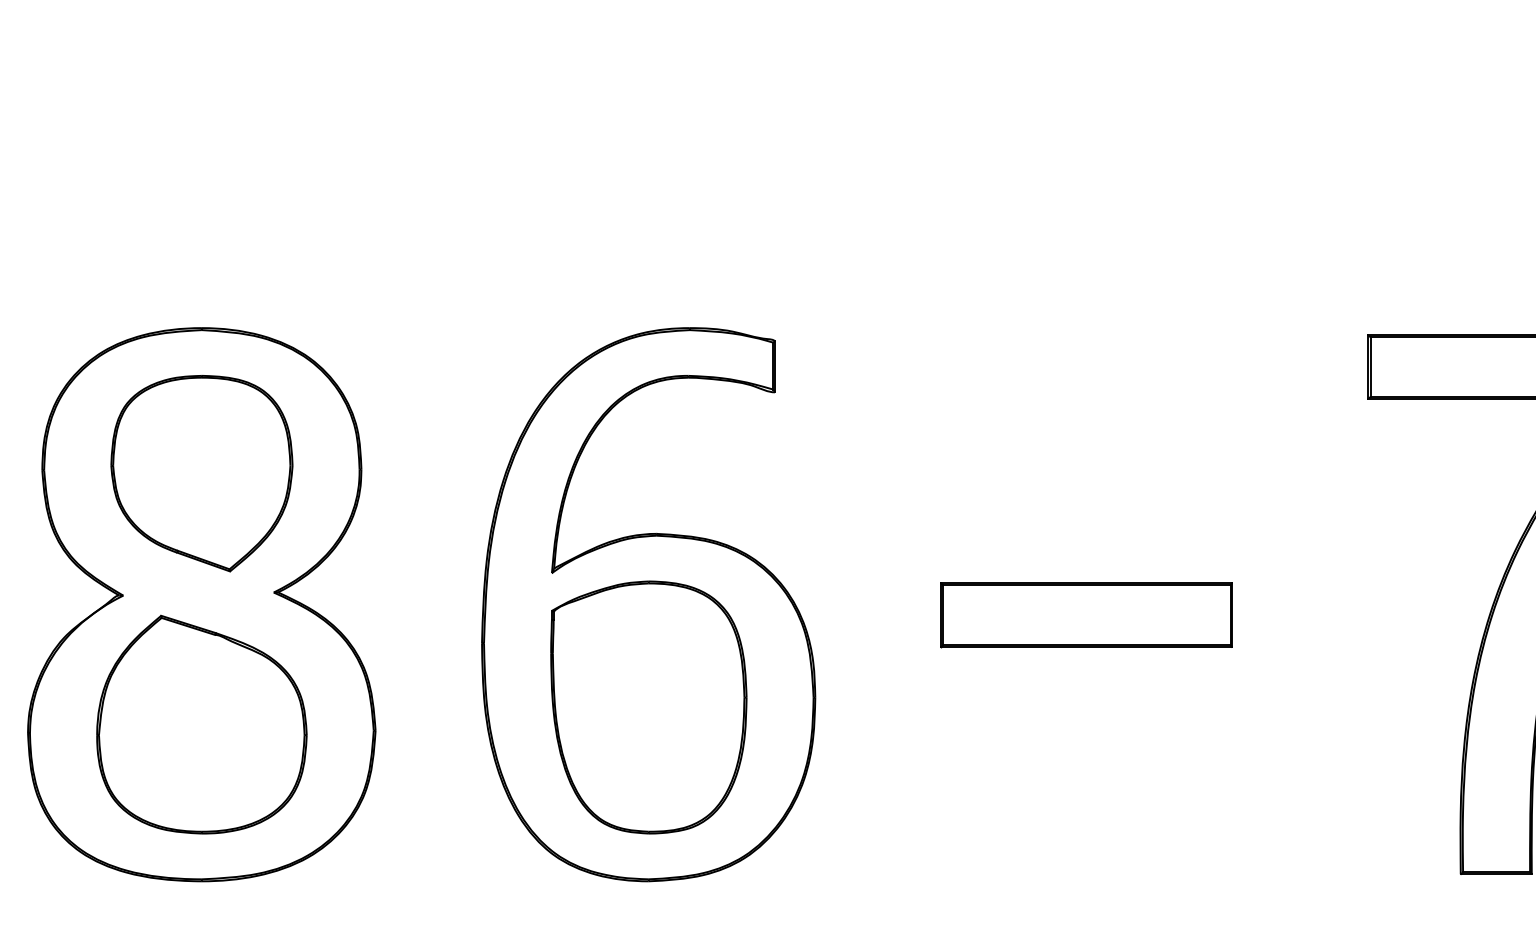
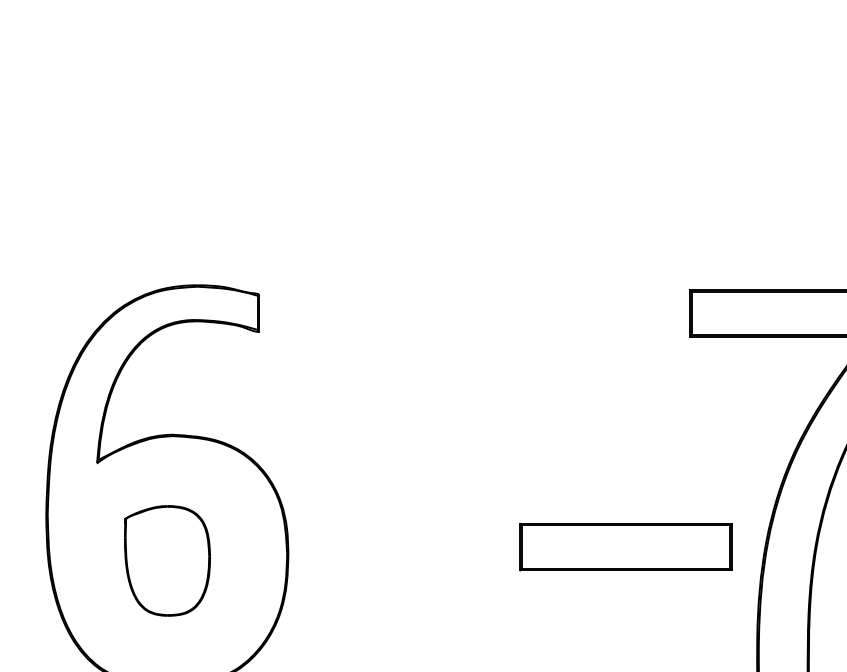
part: (1086, 615) -> (625, 547), moved
part: (648, 707) -> (167, 560), size x0.6

